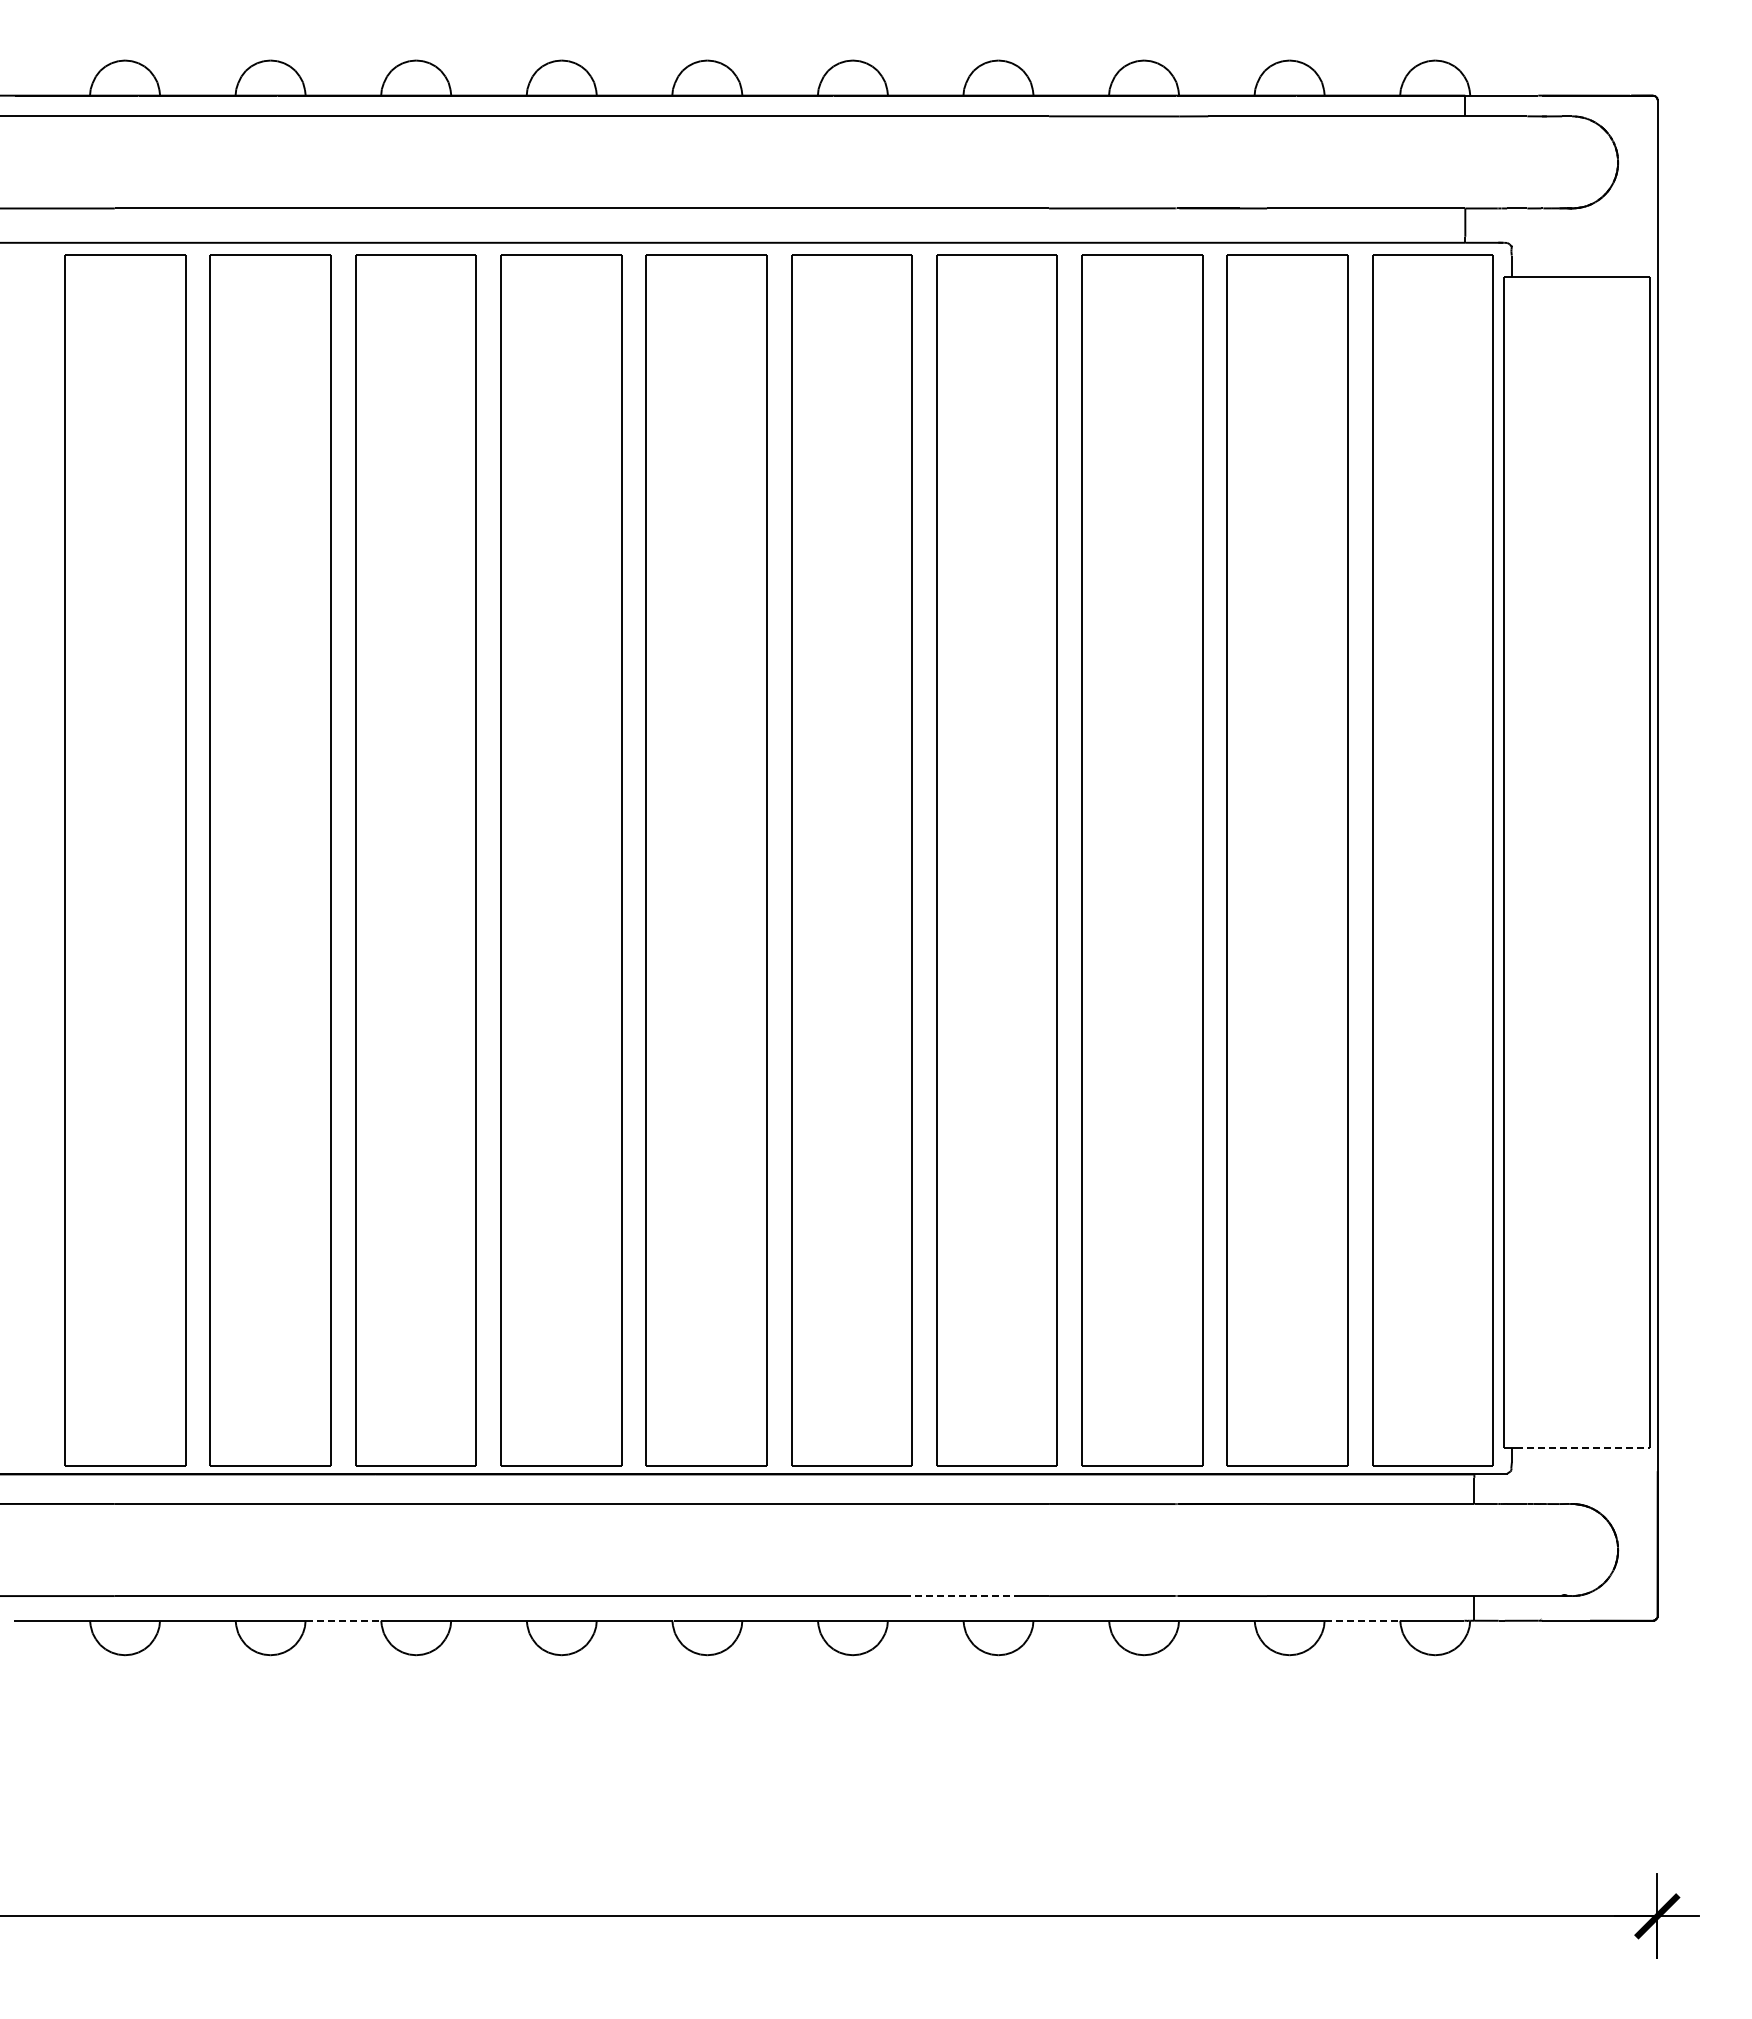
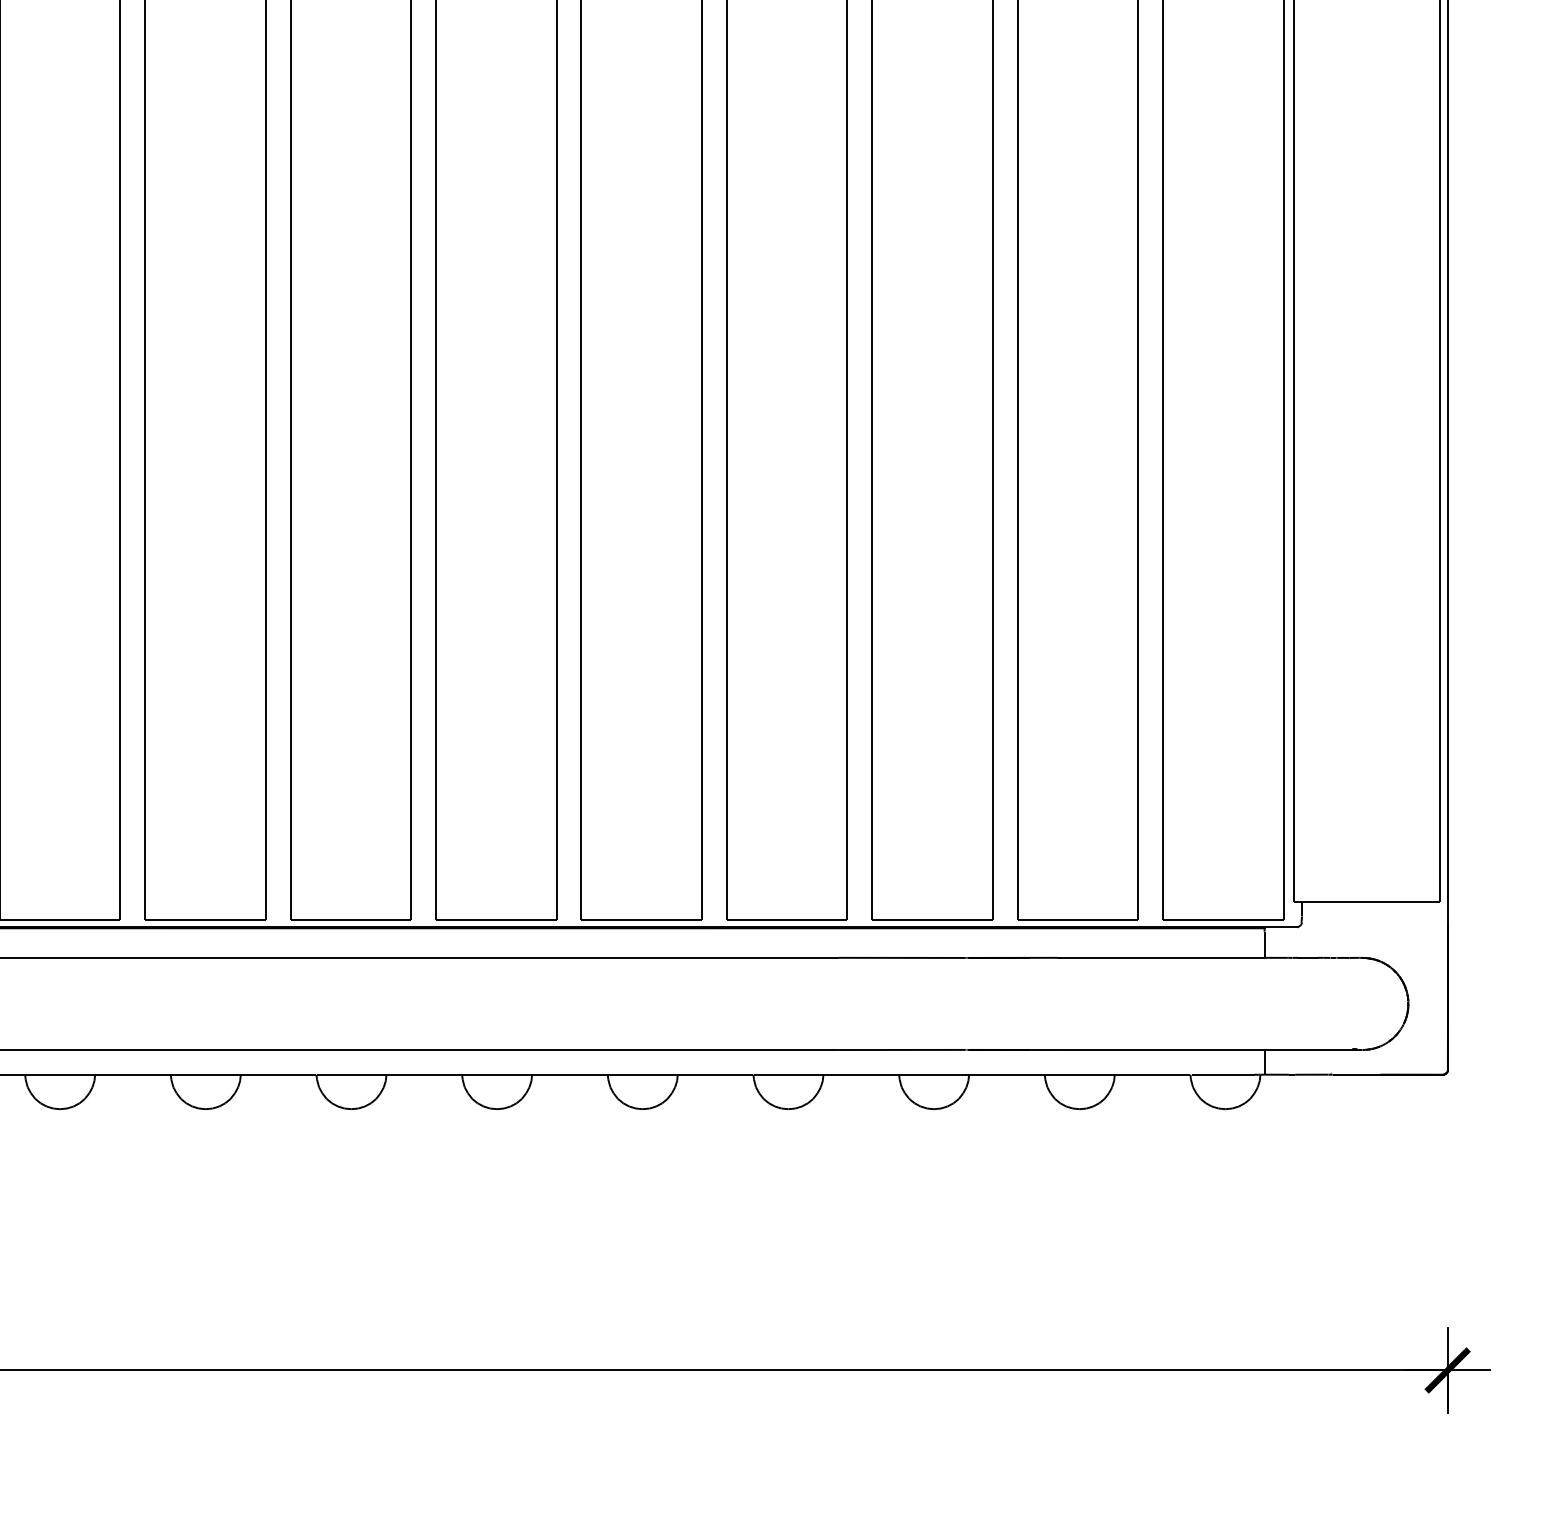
line: (1583, 1447) -> (1373, 901), dashed -> solid
line: (959, 1596) -> (749, 1050), dashed -> solid
line: (343, 1620) -> (133, 1074), dashed -> solid
line: (1362, 1620) -> (1152, 1074), dashed -> solid

